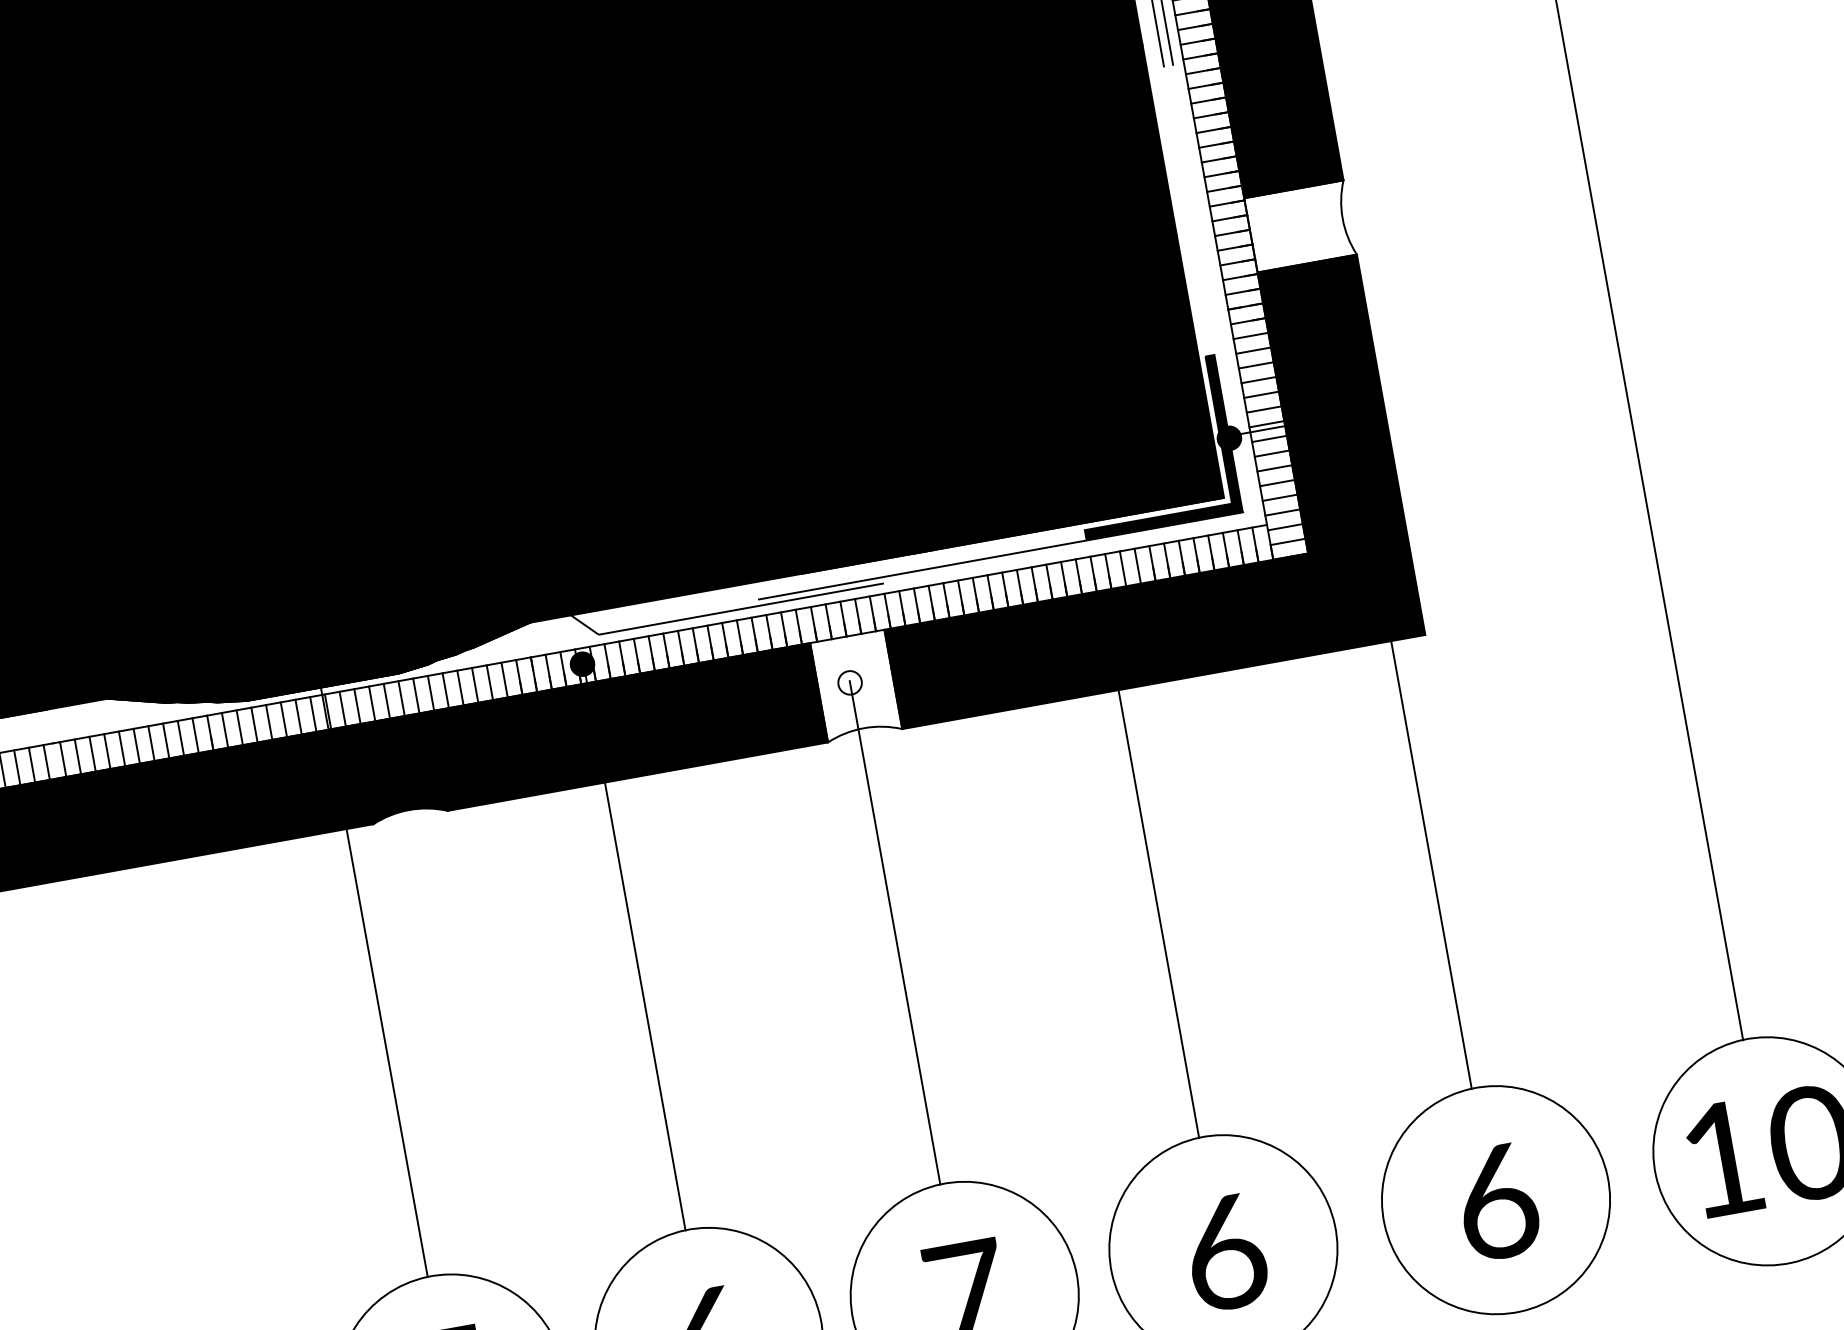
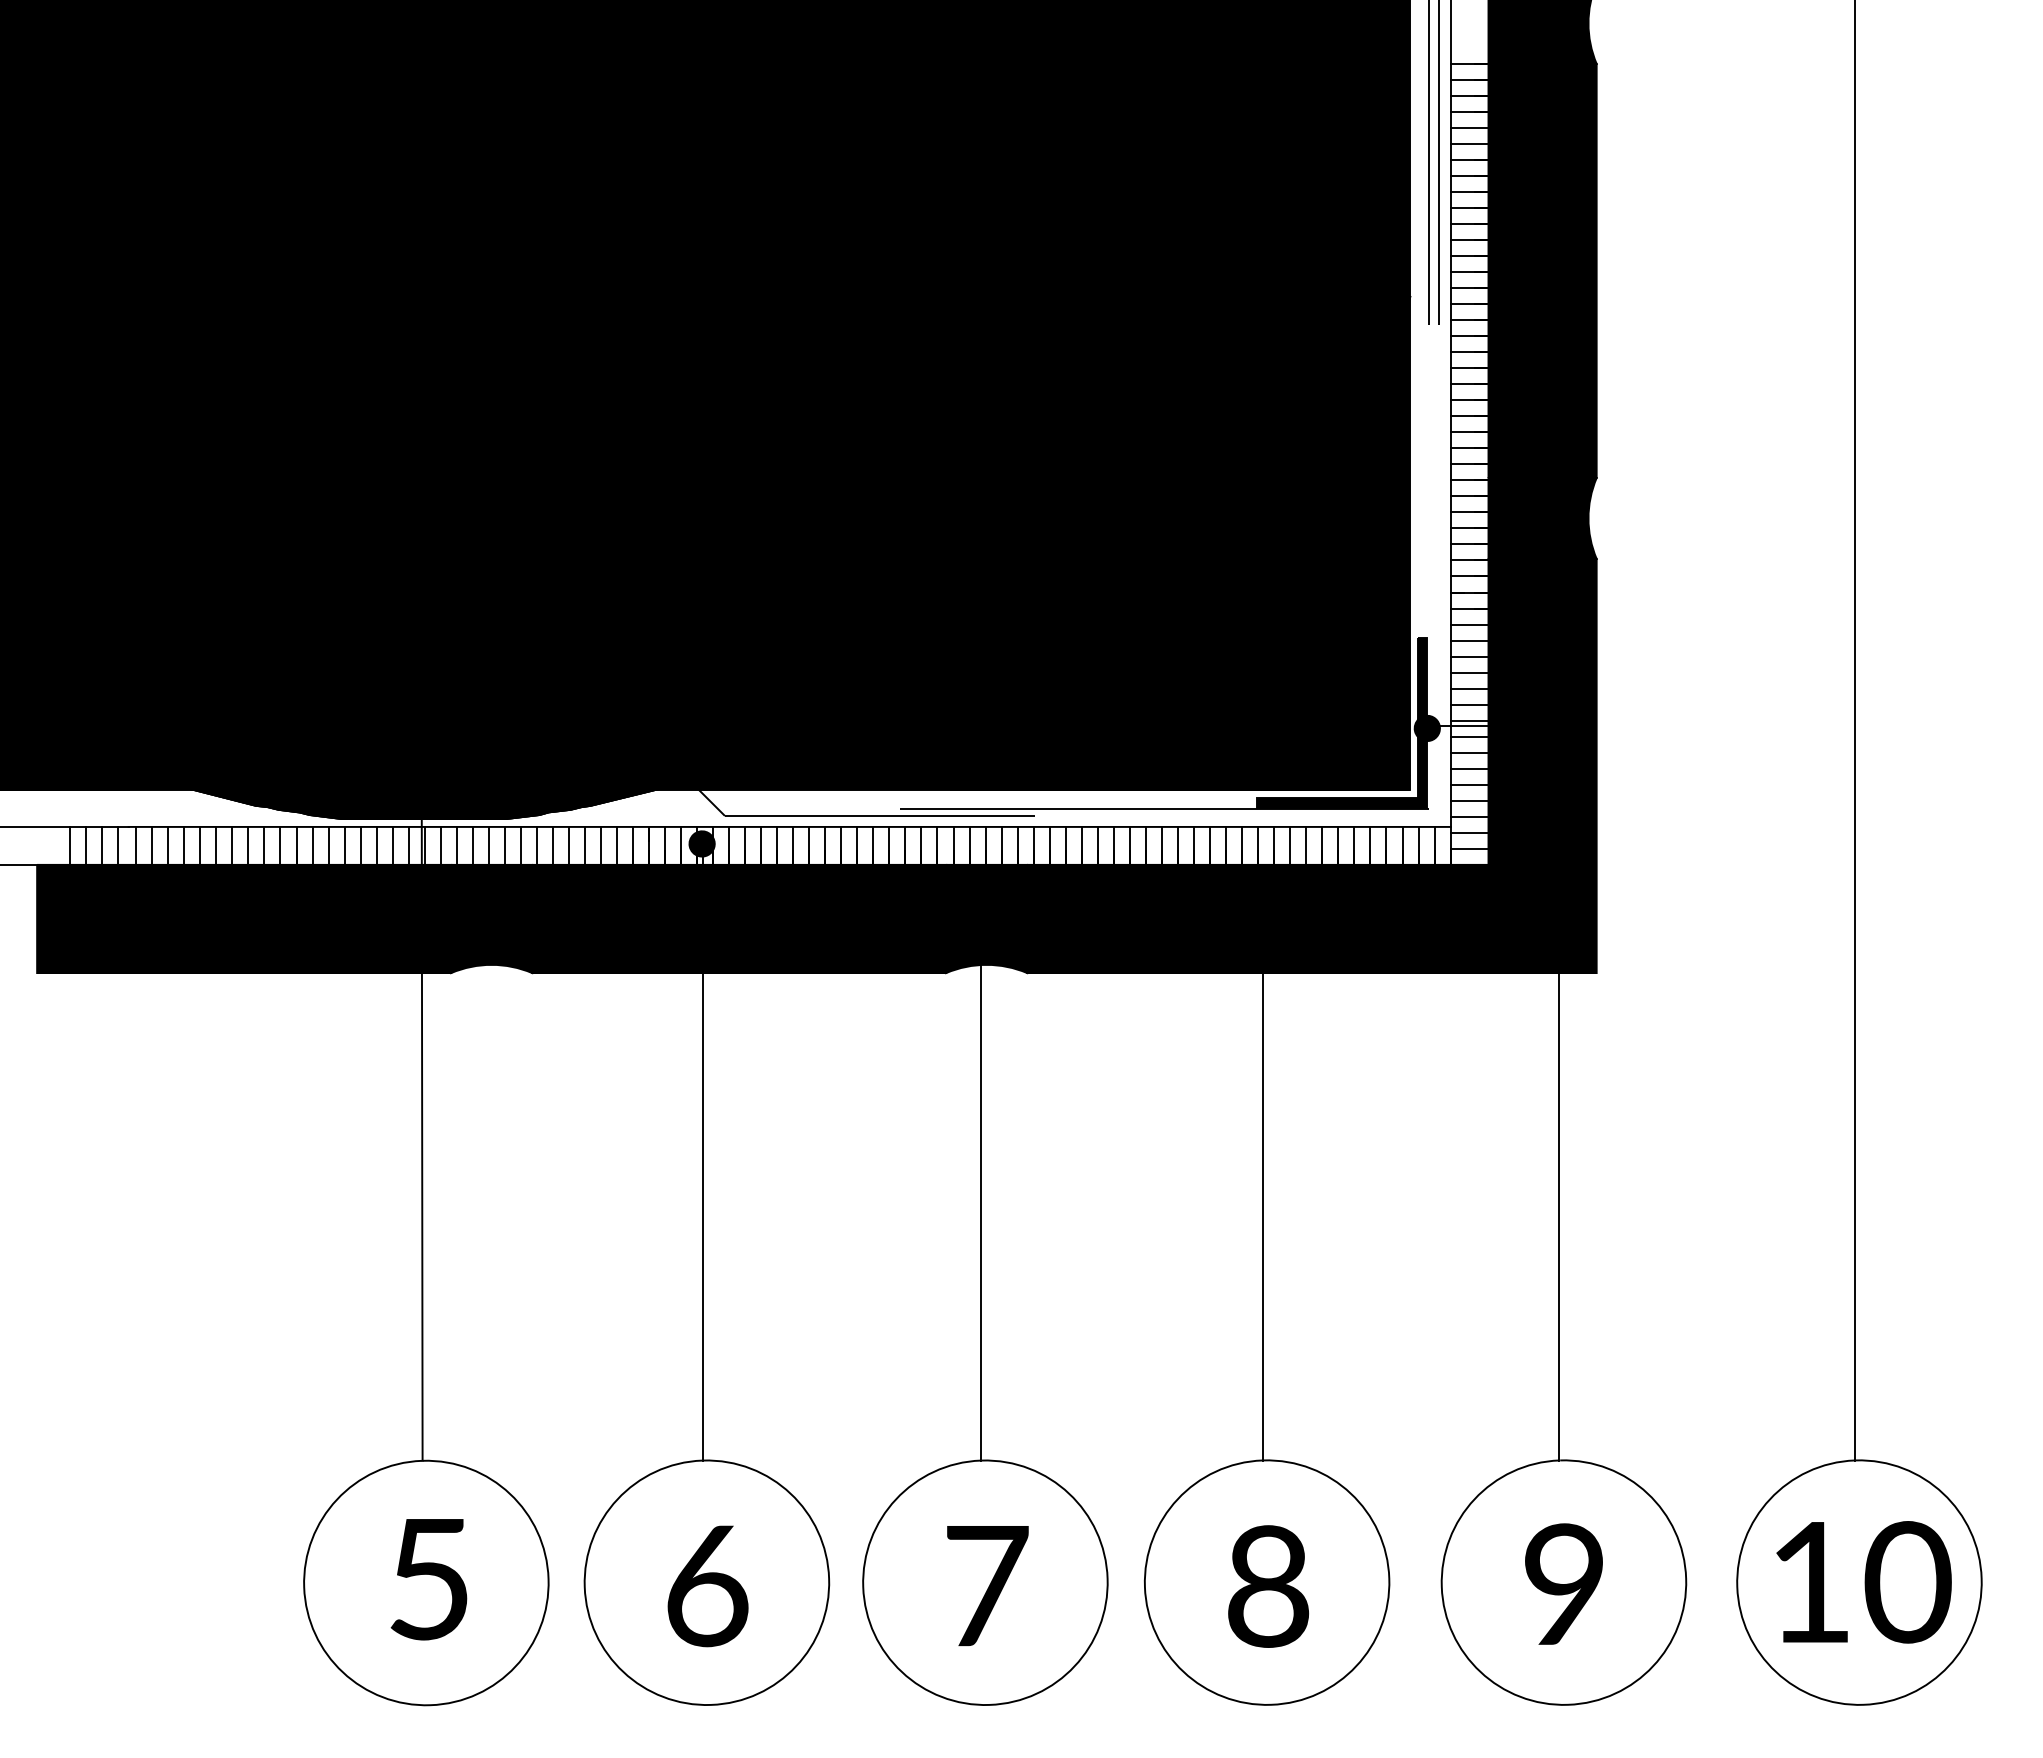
fill: (1300, 226) -> (1542, 518), added
fill: (849, 682) -> (980, 913), added
fill: (855, 685) -> (986, 918), added
text: (1497, 1201) -> (1565, 1584), 6 -> 9
text: (1225, 1252) -> (1268, 1586), 6 -> 8

